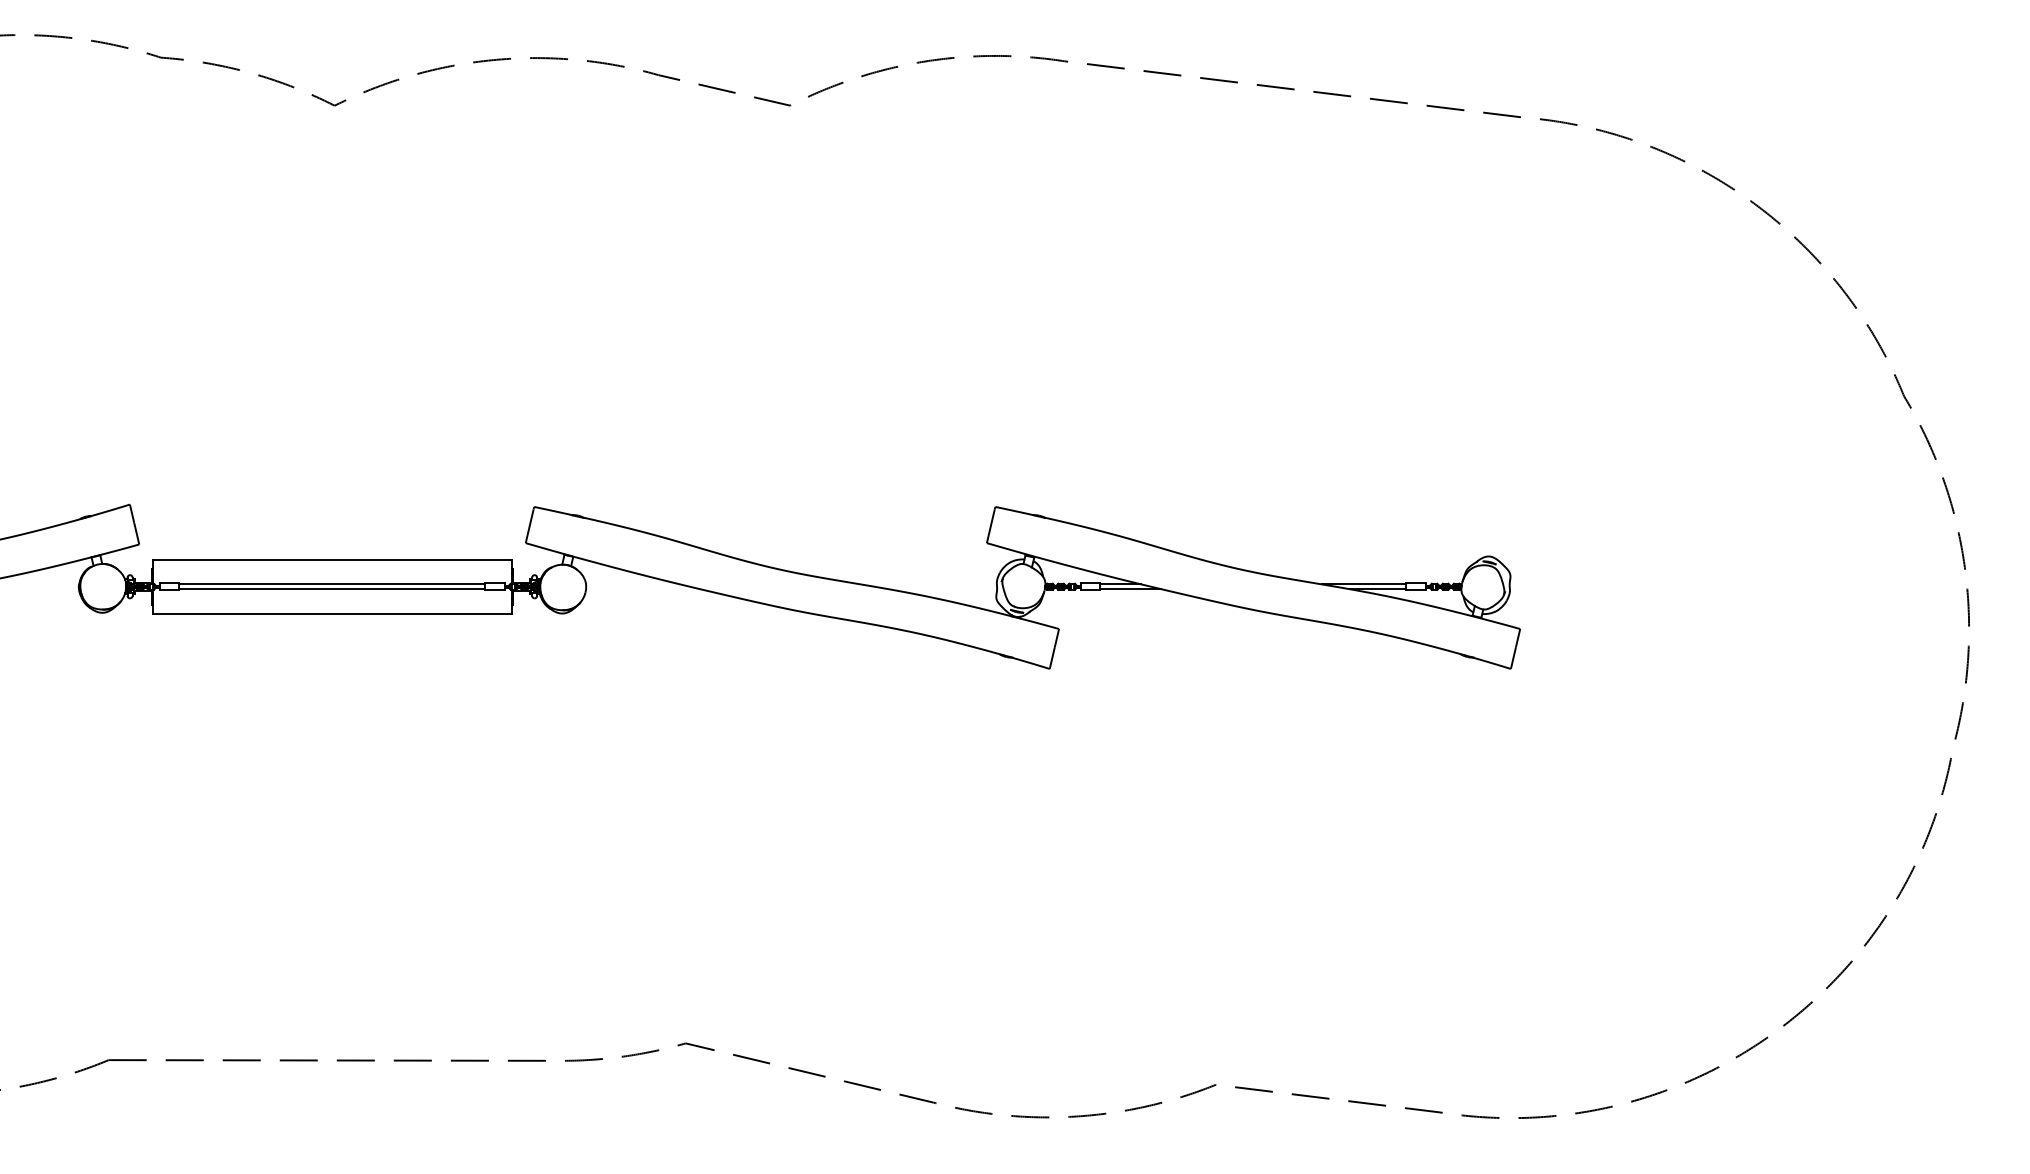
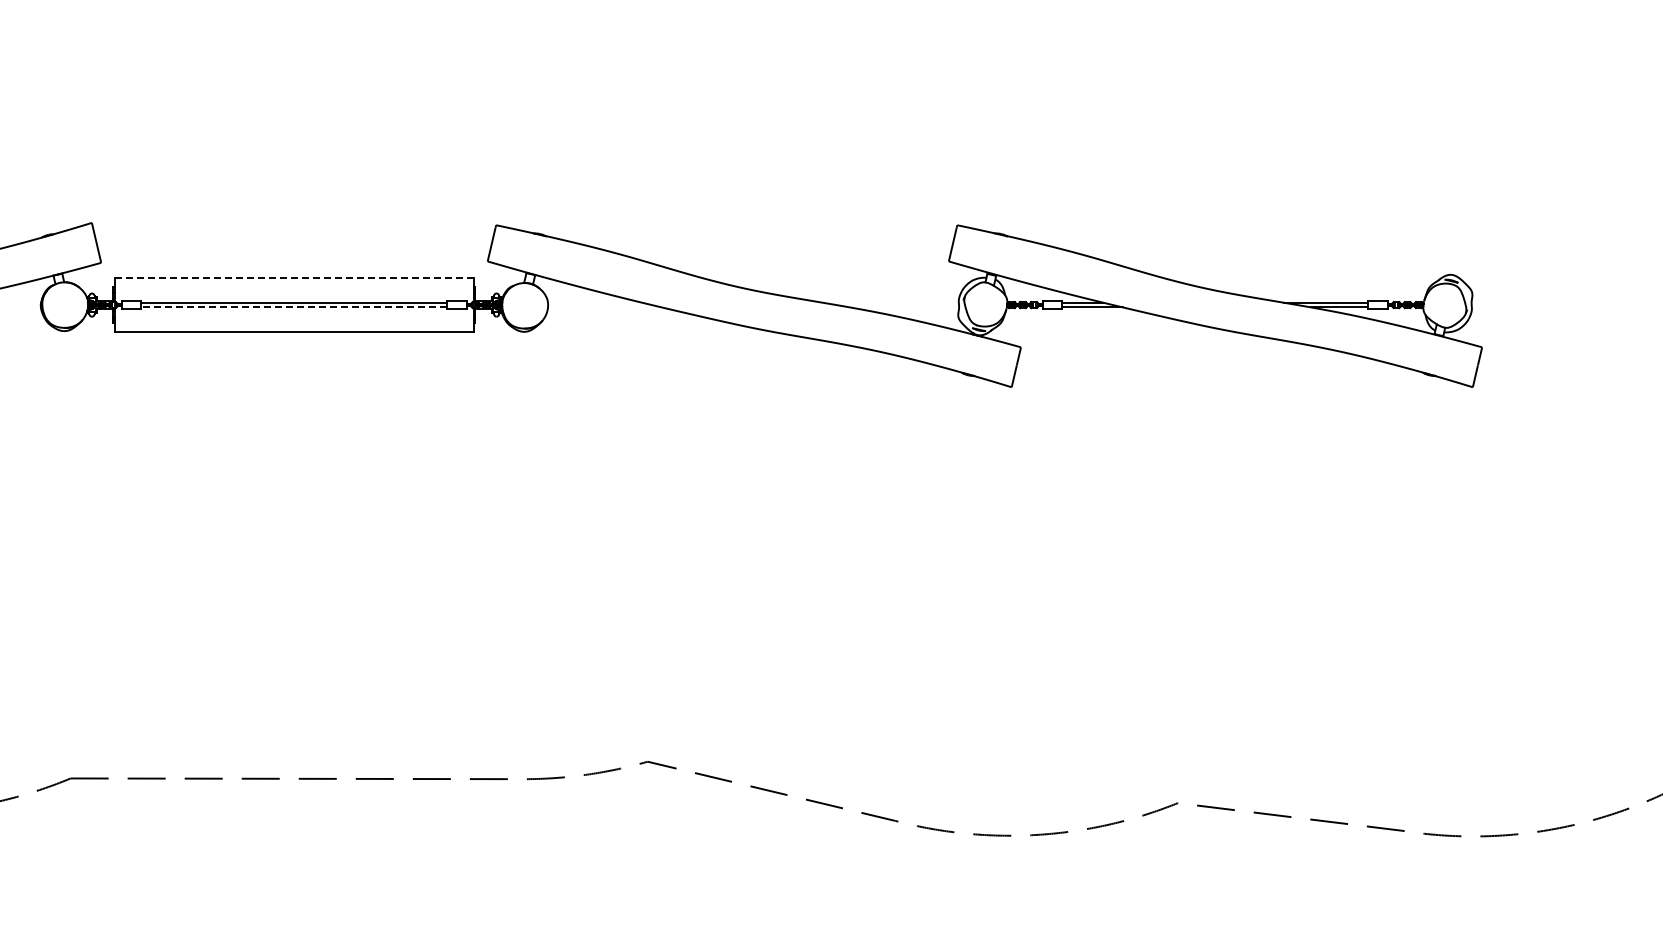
line: (332, 559) -> (294, 277), solid -> dashed
line: (332, 589) -> (294, 307), solid -> dashed

